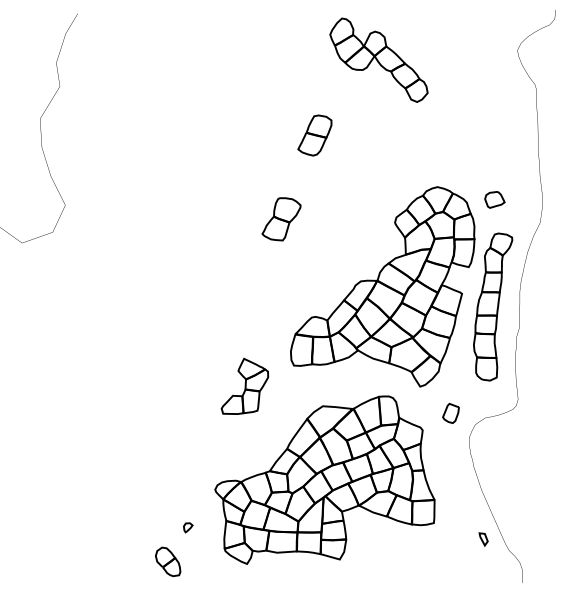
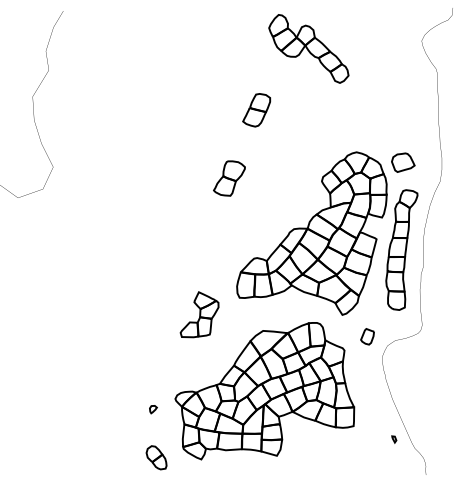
part: (494, 199) -> (403, 162), size x1.43
part: (188, 527) -> (153, 409), moved
part: (483, 539) -> (394, 439), size x0.62
part: (168, 561) -> (156, 457), moved

